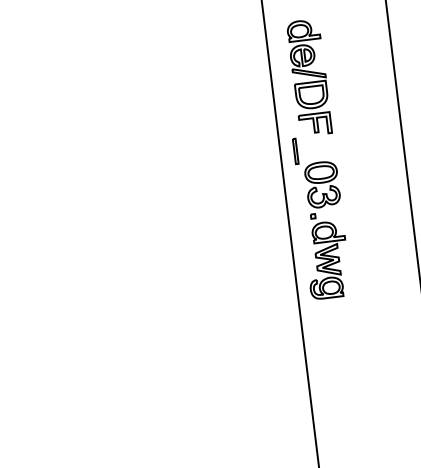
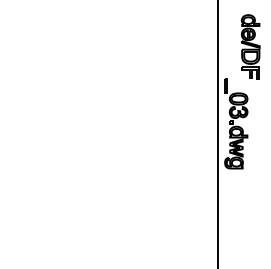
part: (309, 76) -> (250, 46), moved

